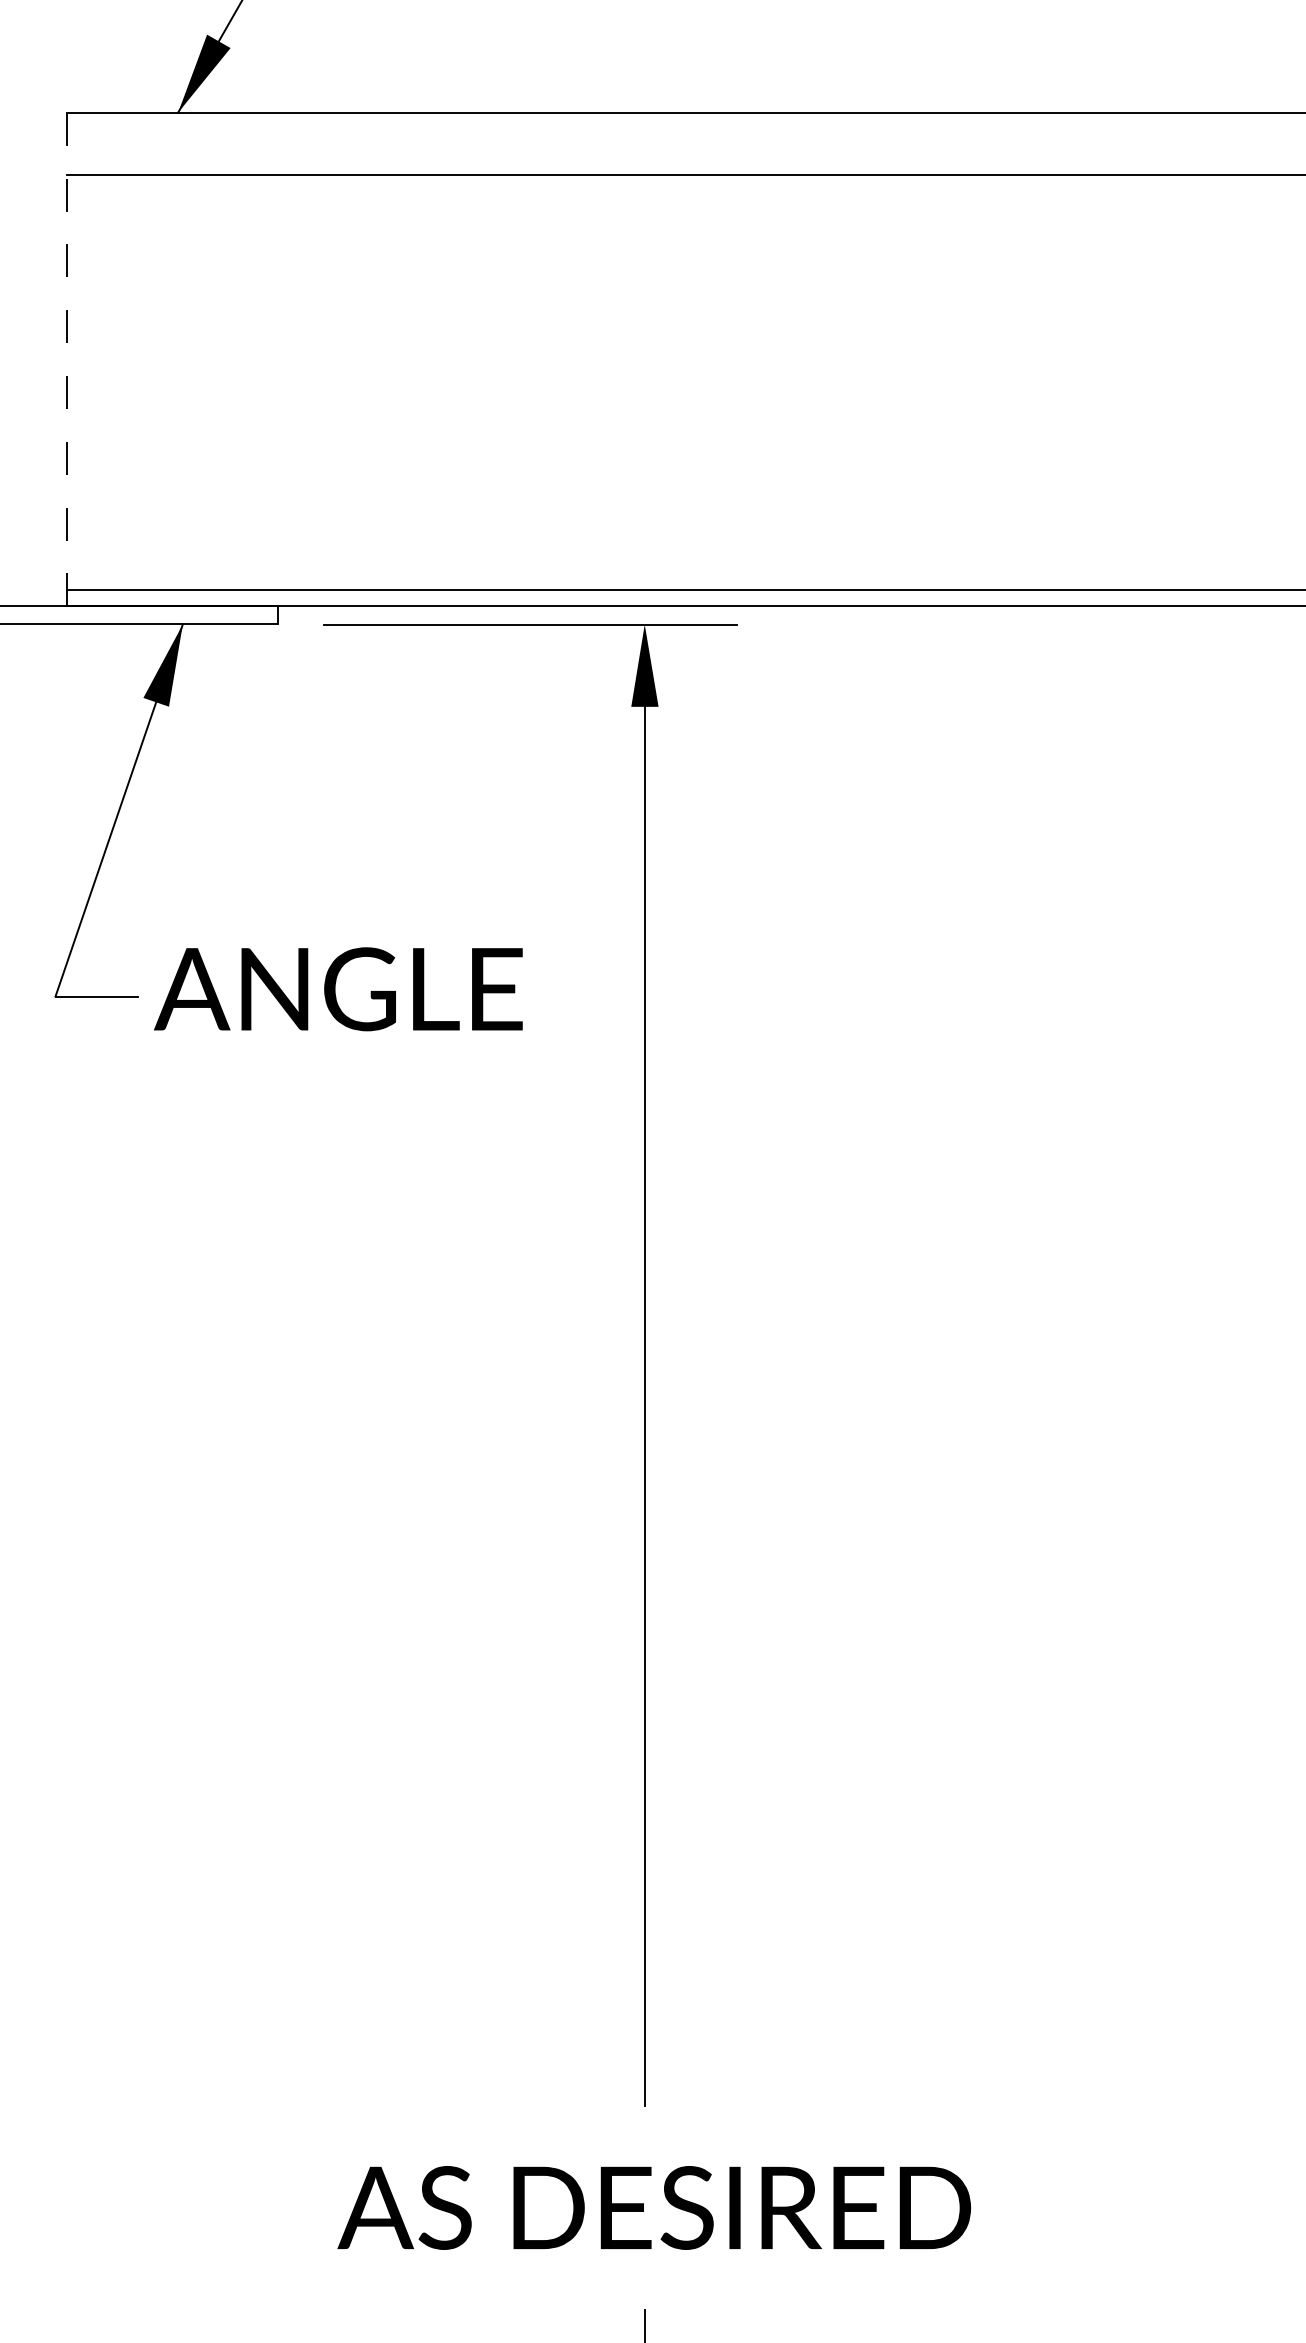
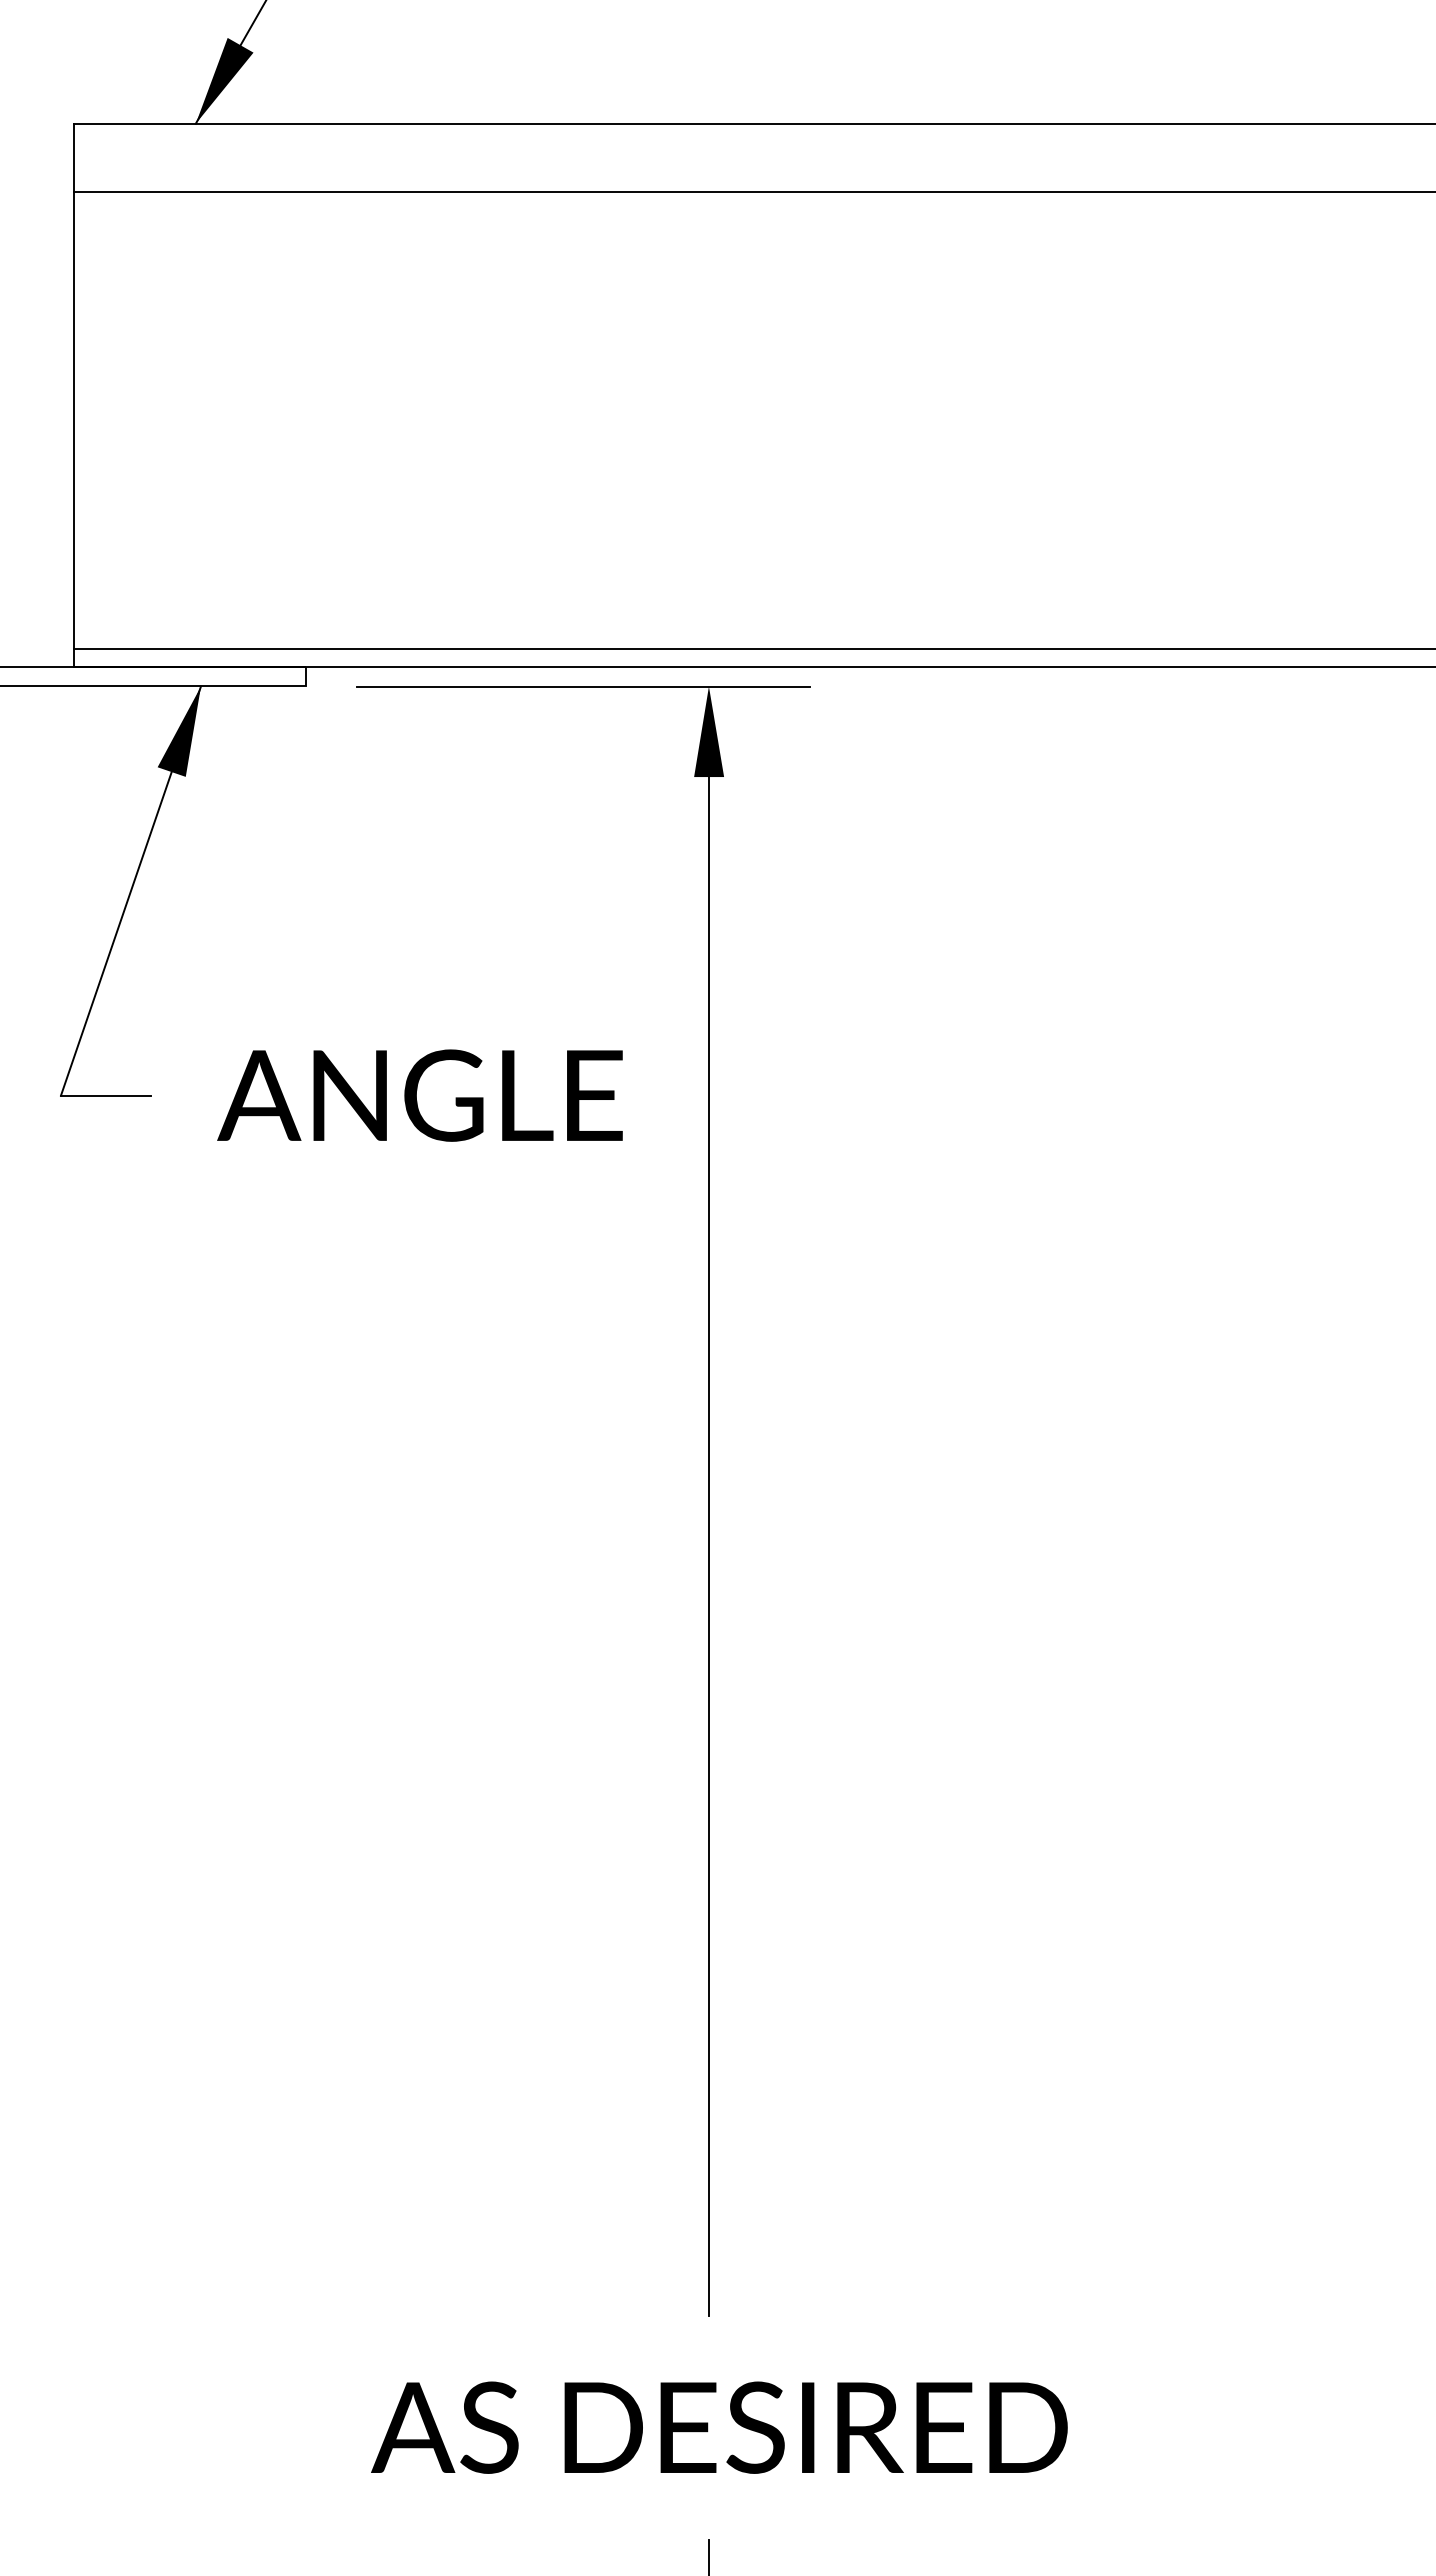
line: (66, 358) -> (73, 394), dashed -> solid
text: (337, 989) -> (419, 1095), moved

